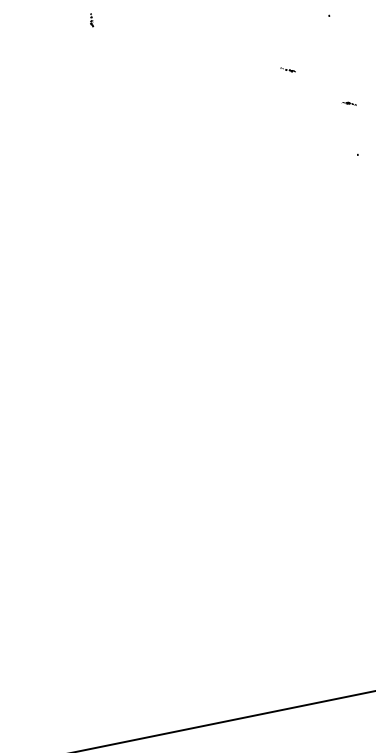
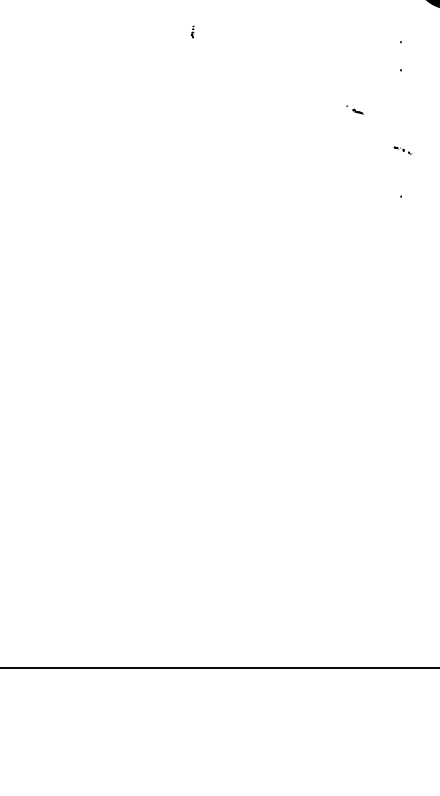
part: (287, 69) -> (355, 109), size x1.43
part: (348, 103) -> (402, 150), size x1.67

